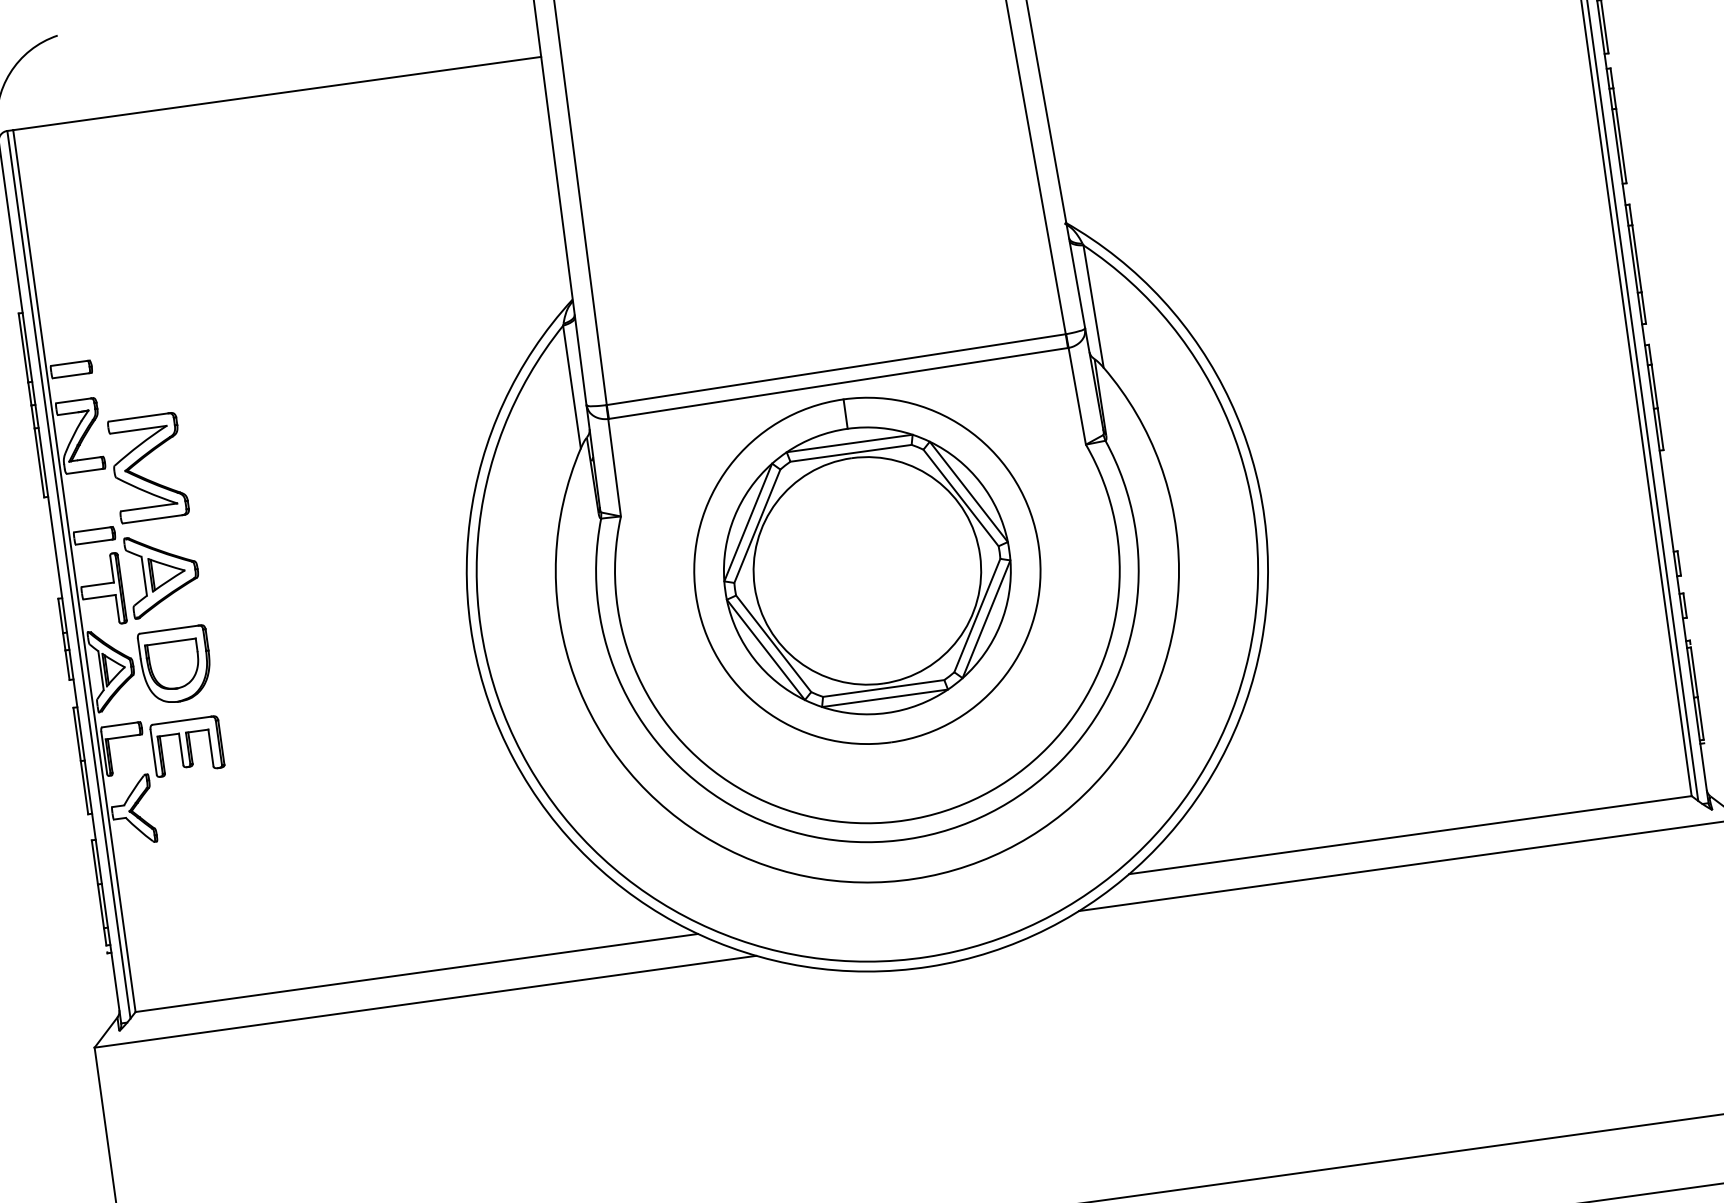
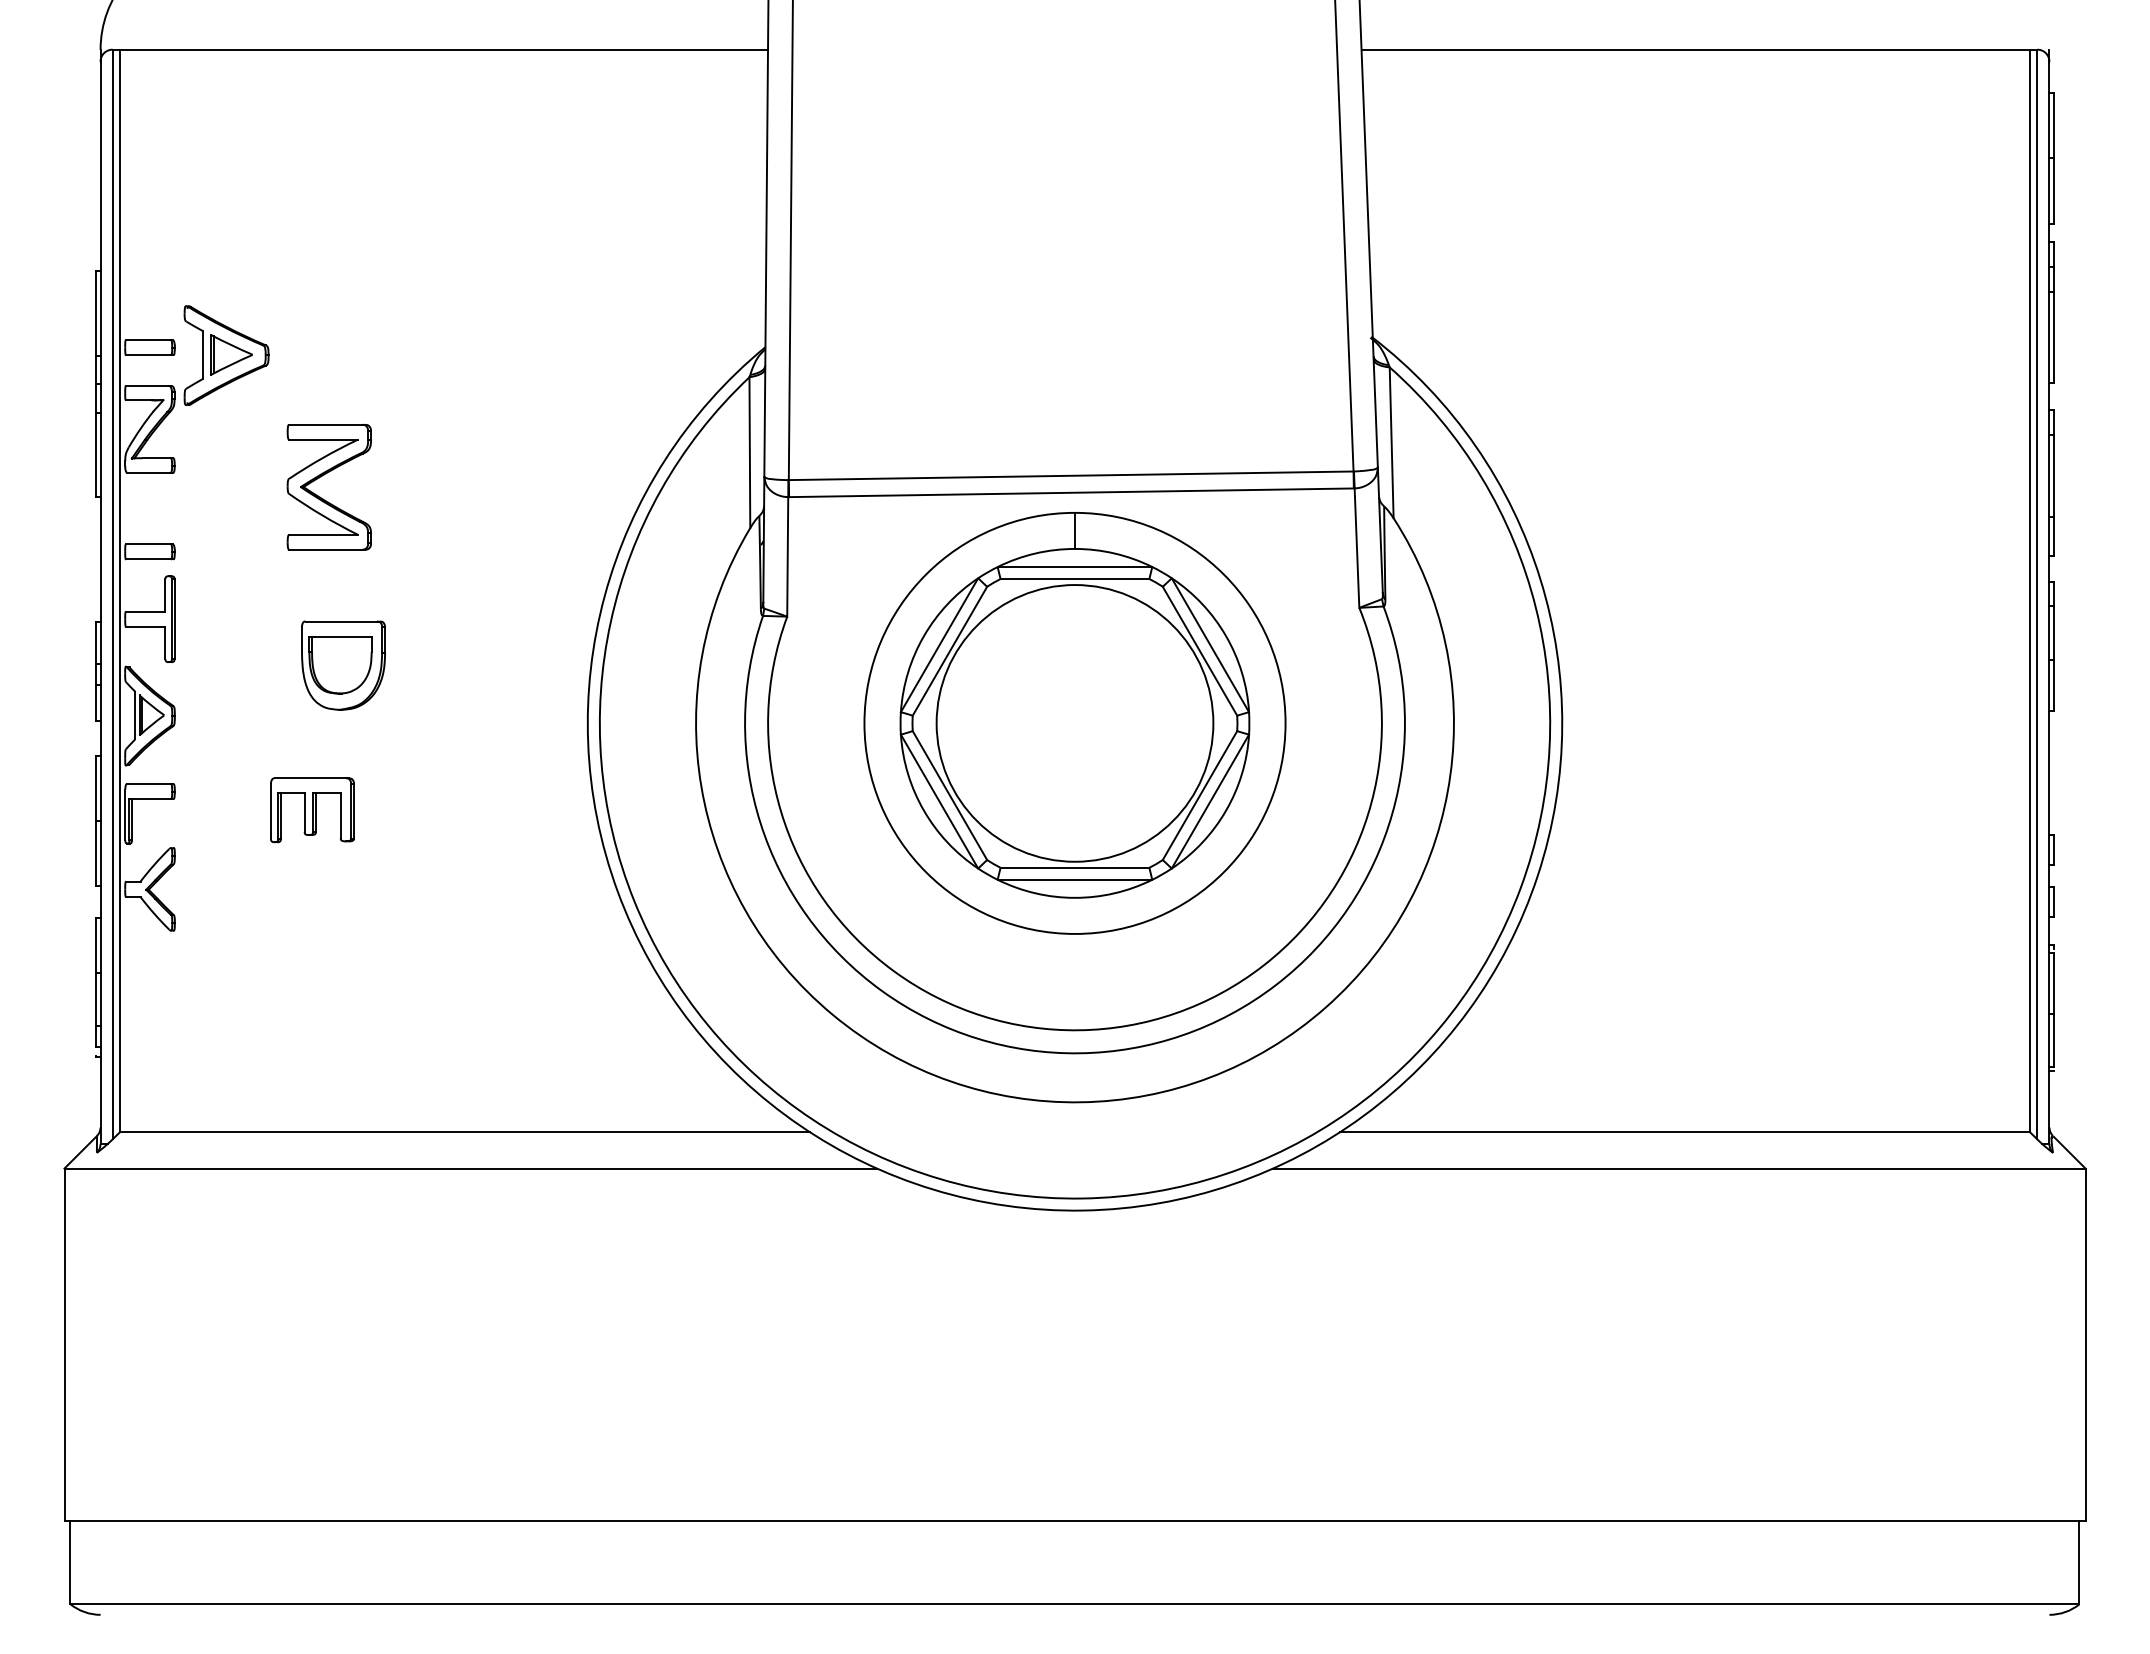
part: (142, 476) -> (320, 496), moved
part: (163, 574) -> (226, 355), moved
part: (176, 665) -> (343, 665), moved
part: (187, 746) -> (312, 810), moved

